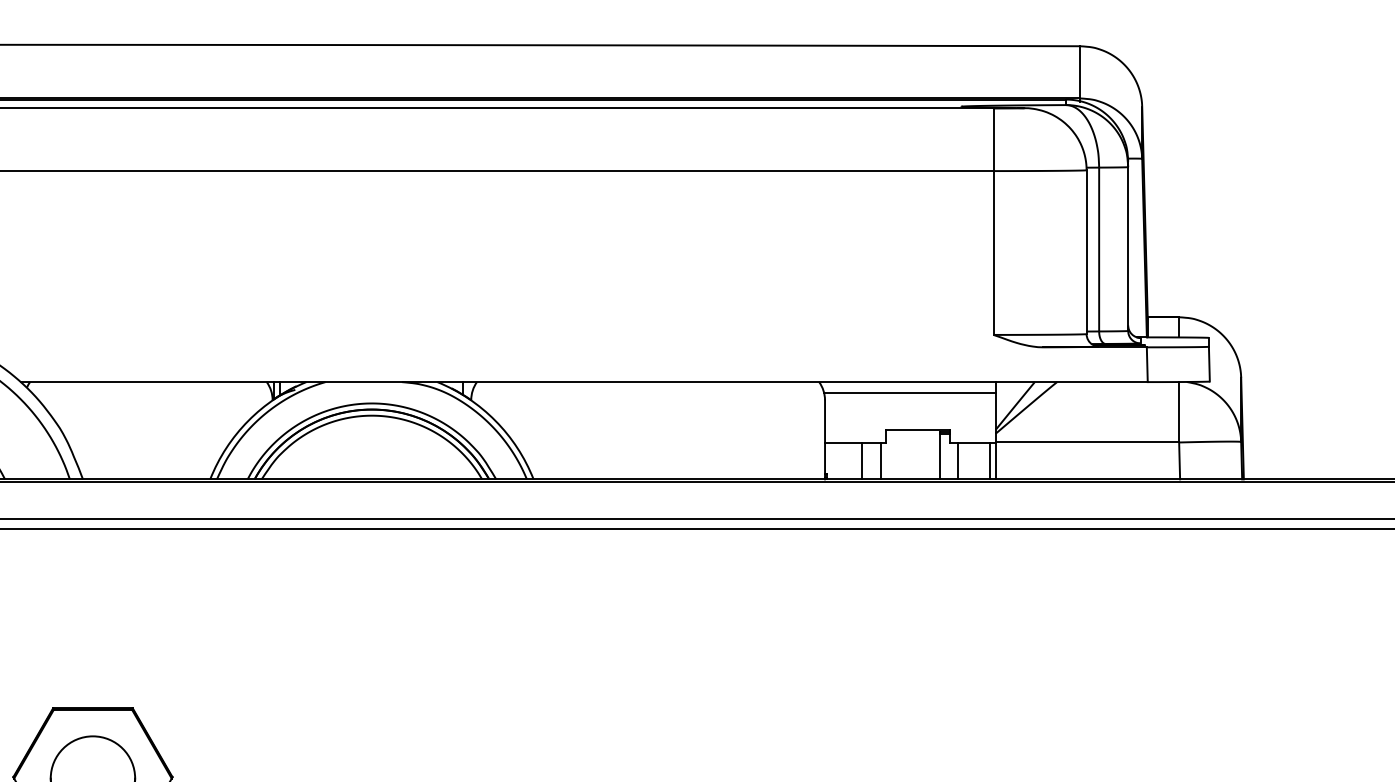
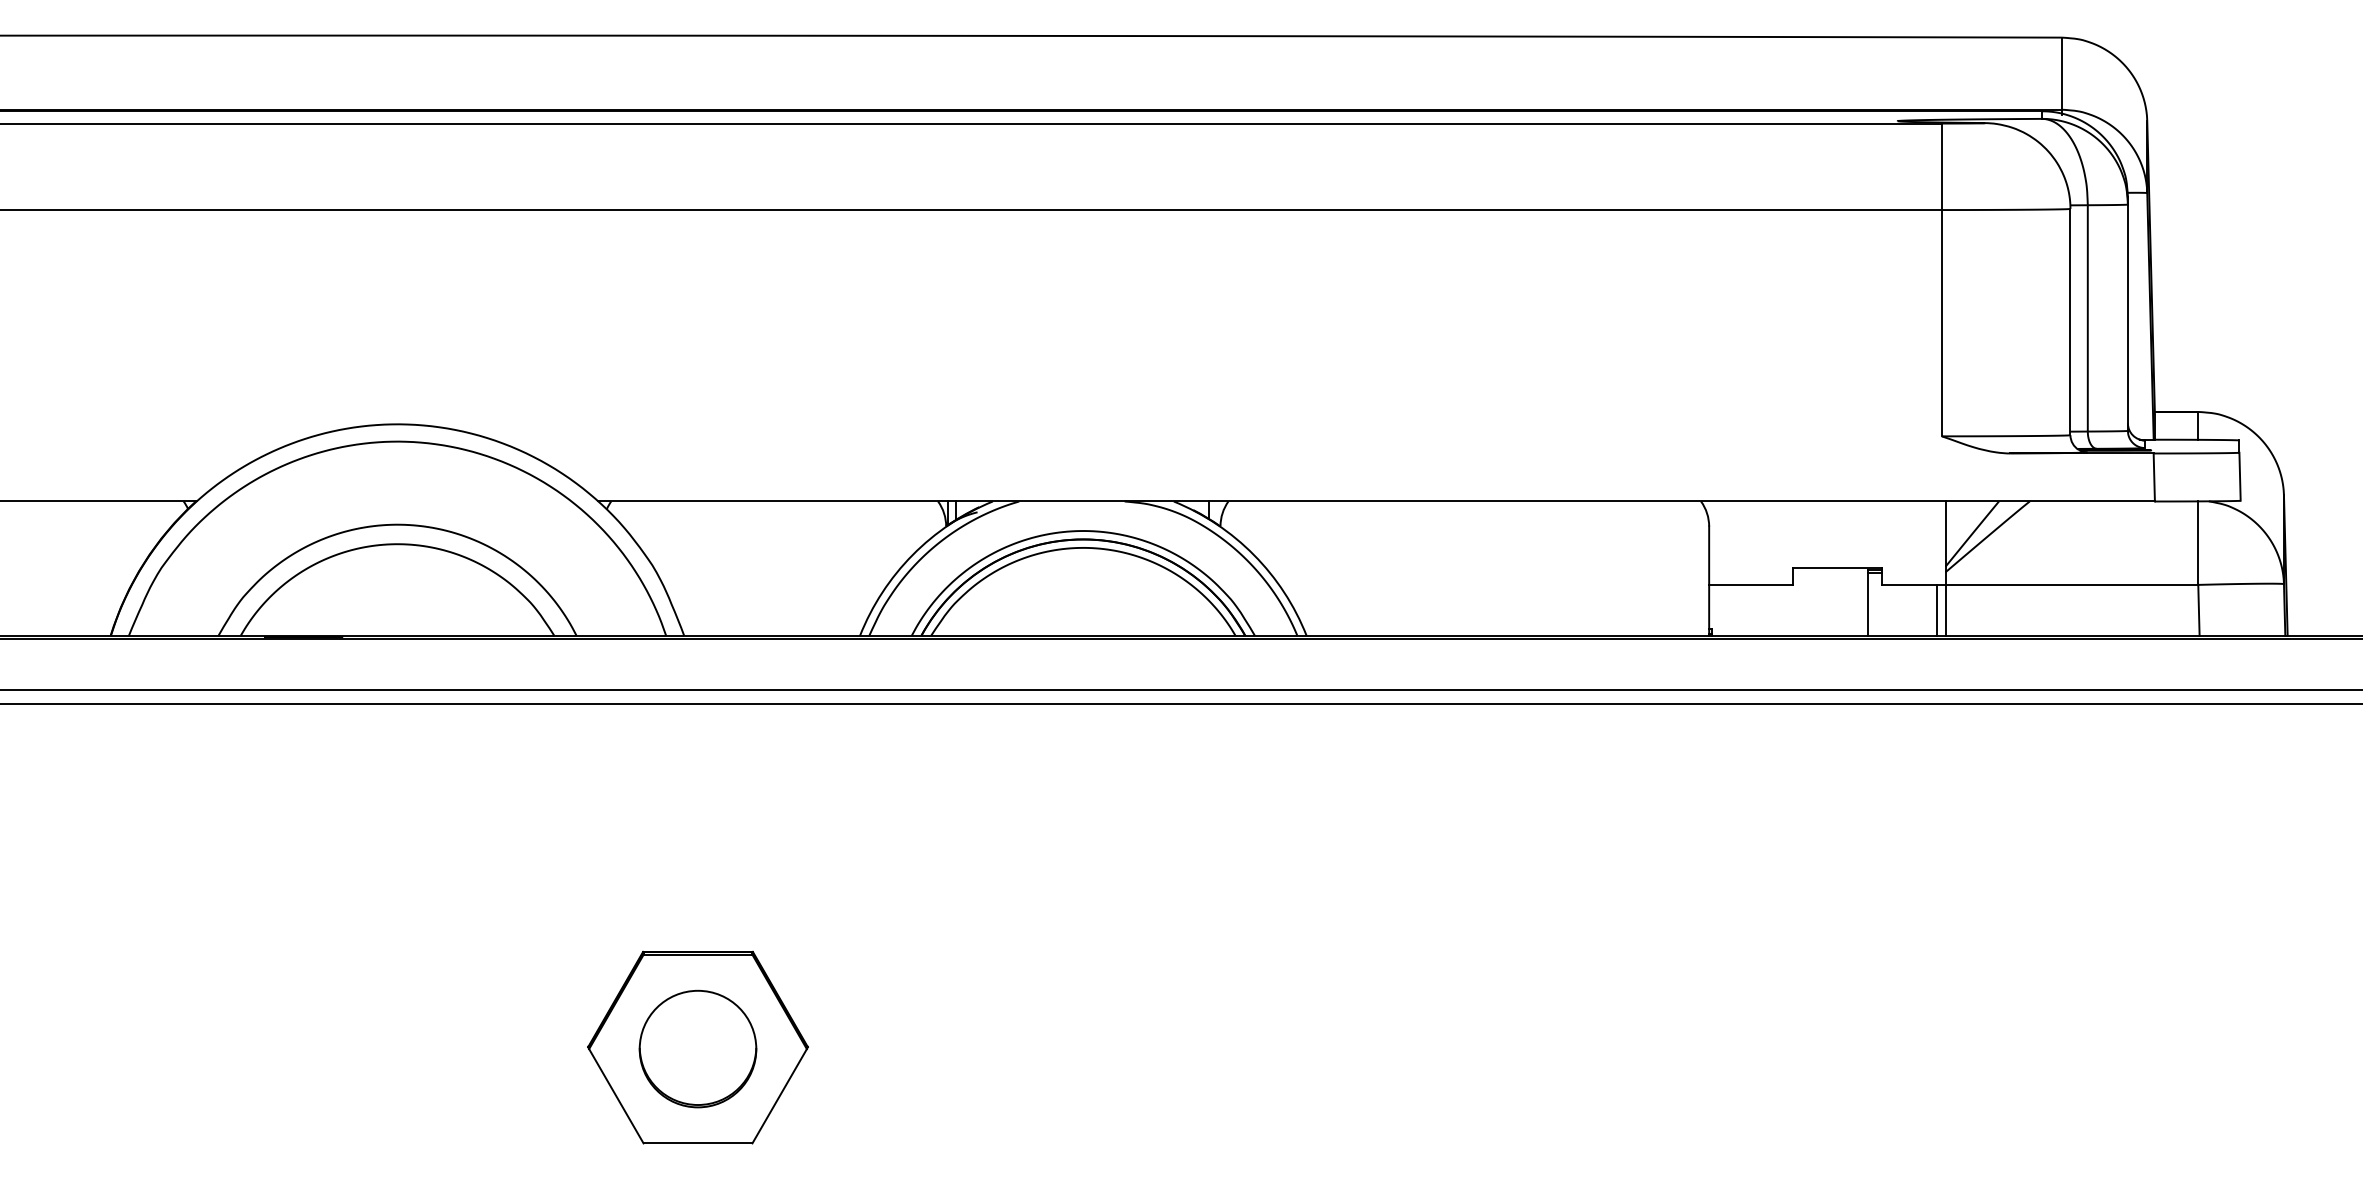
line: (909, 392) -> (1826, 516), removed
line: (862, 461) -> (1760, 610), removed
line: (881, 461) -> (1786, 610), removed
line: (958, 461) -> (1893, 610), removed

